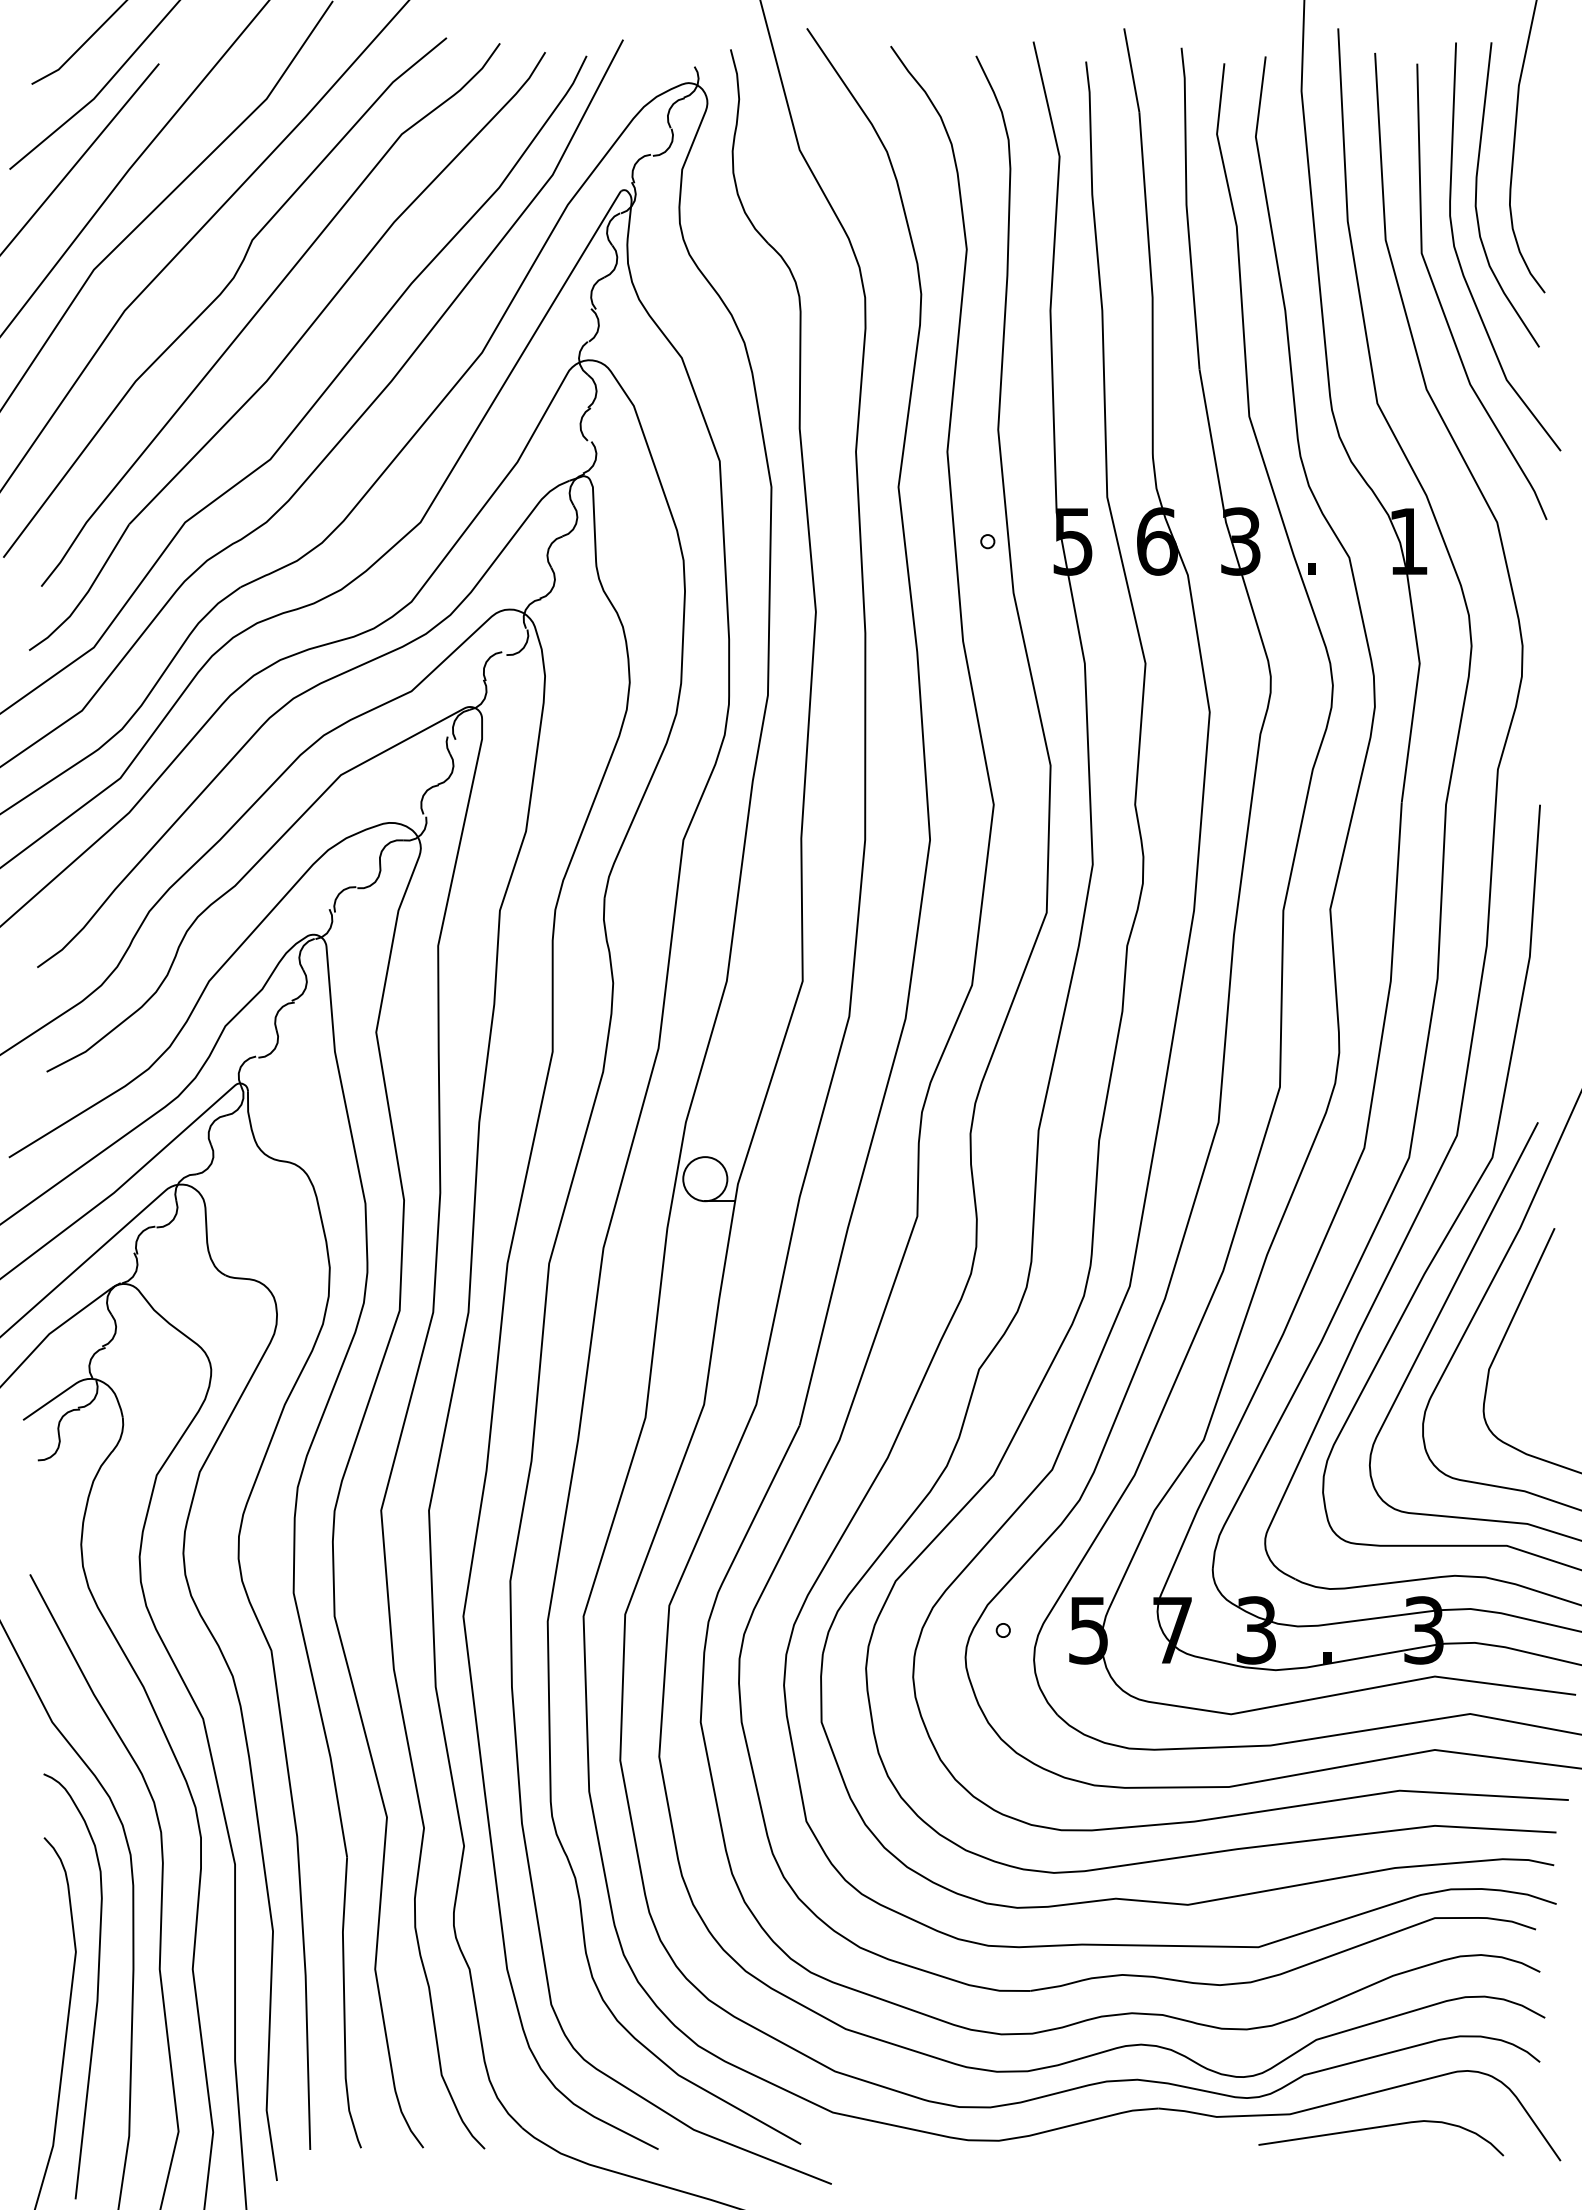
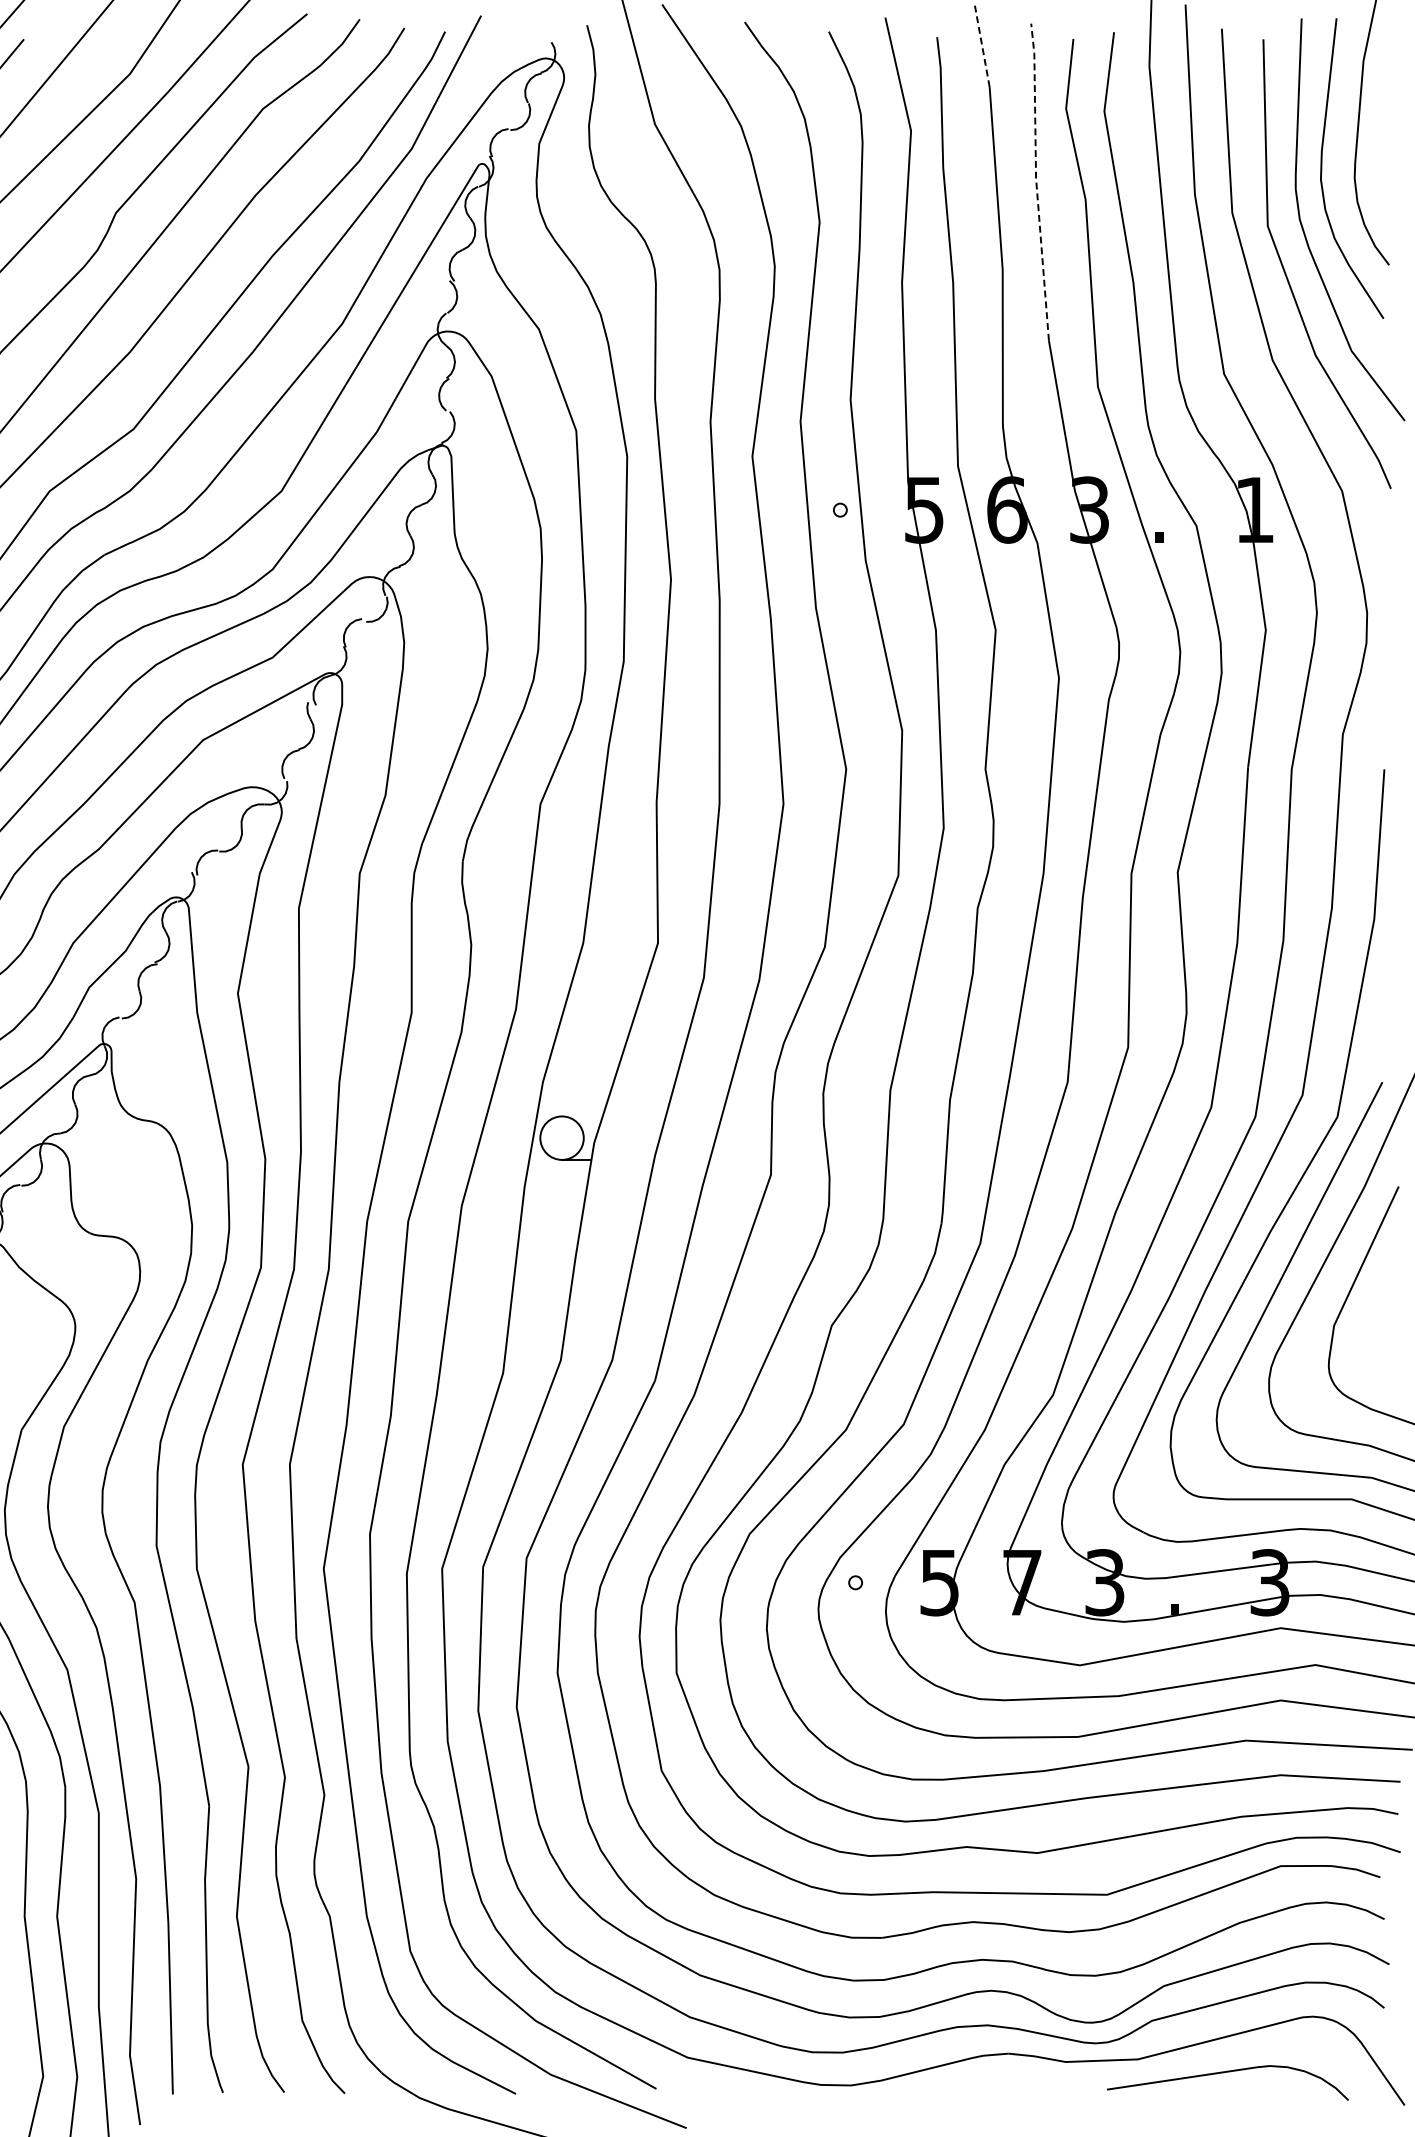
line: (1131, 70) -> (981, 46), solid -> dashed
line: (1186, 207) -> (1036, 180), solid -> dashed

